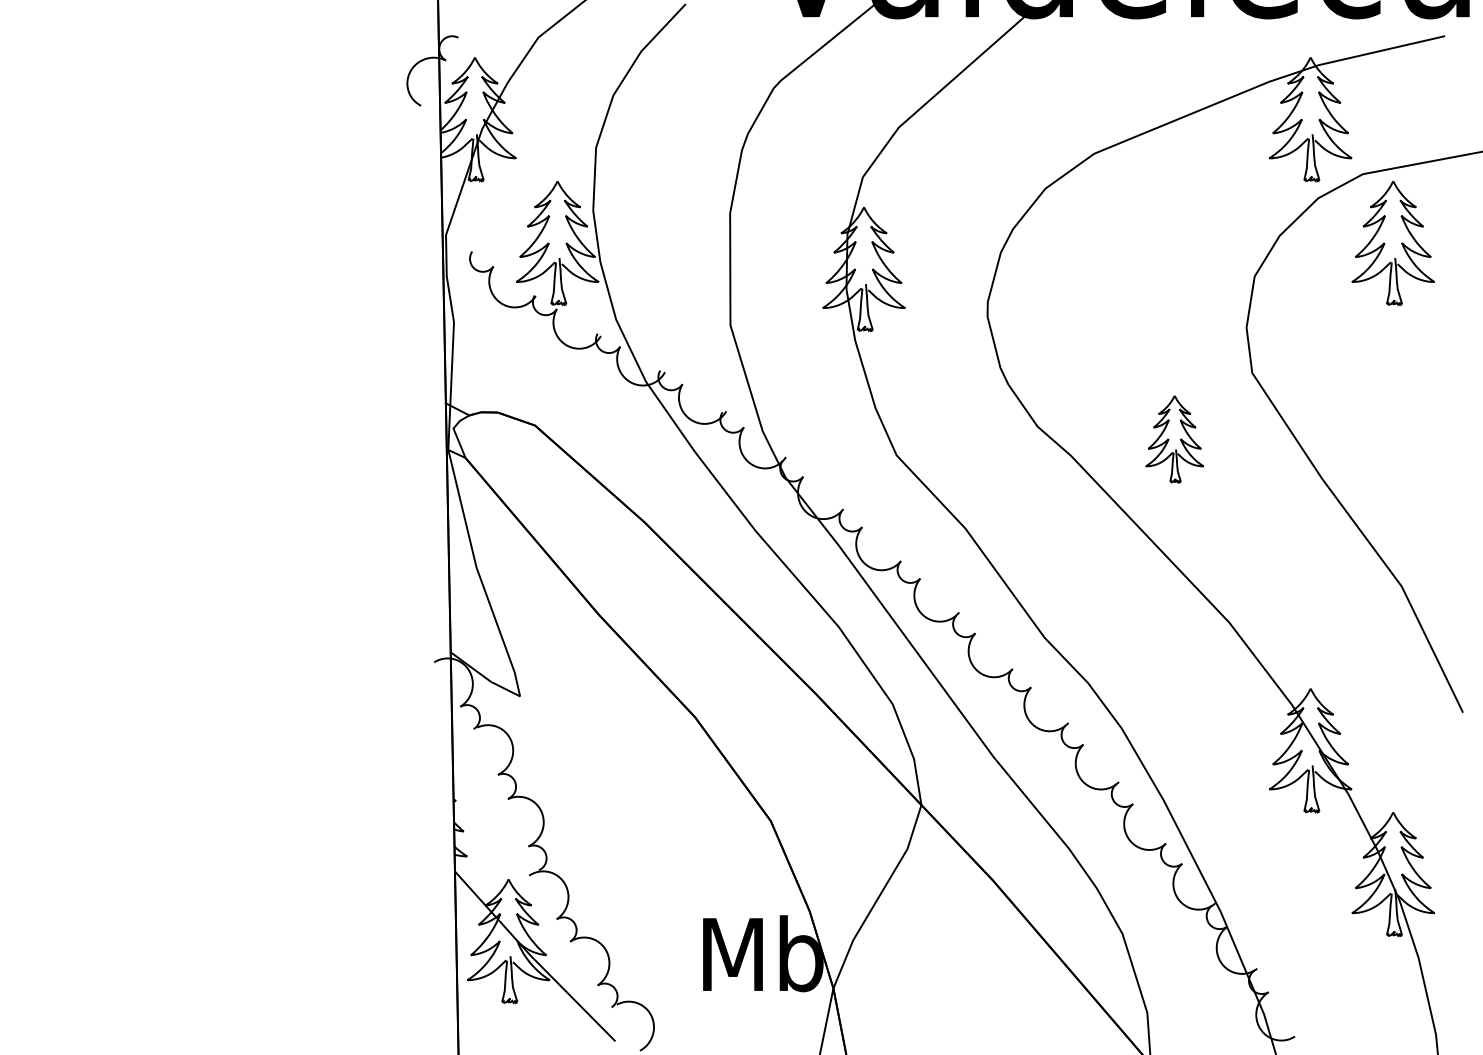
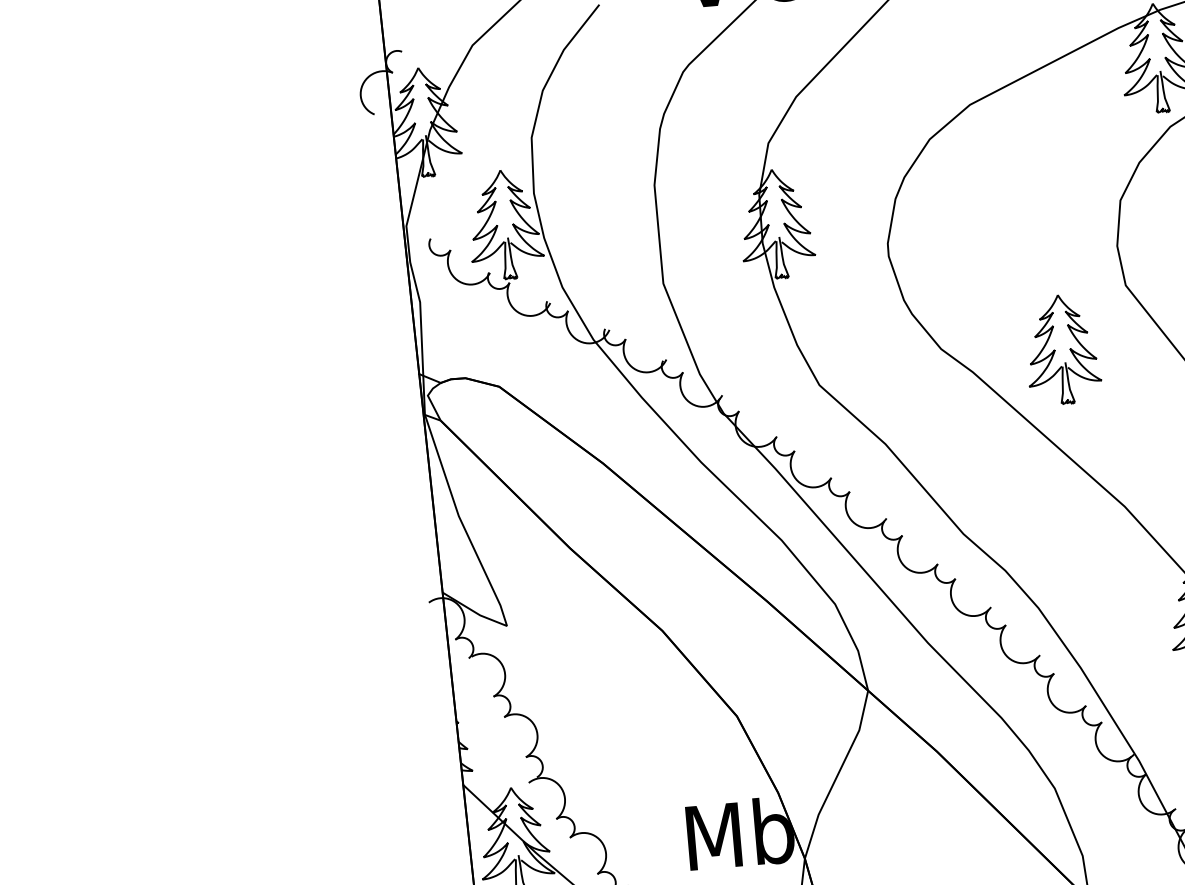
part: (1174, 439) -> (1062, 349), size x1.43

